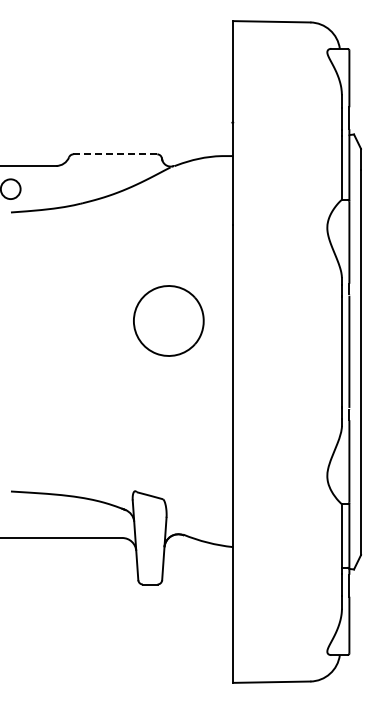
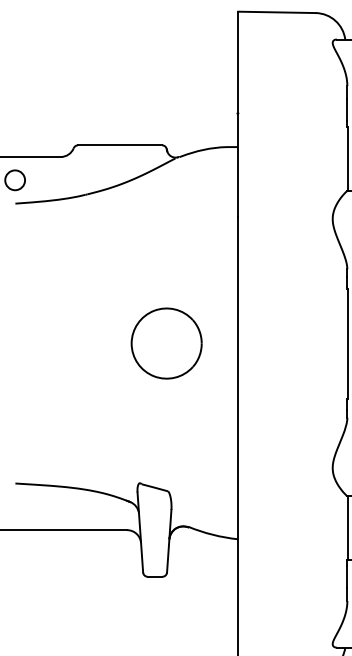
line: (115, 154) -> (120, 145), dashed -> solid
part: (168, 320) -> (166, 343), moved

